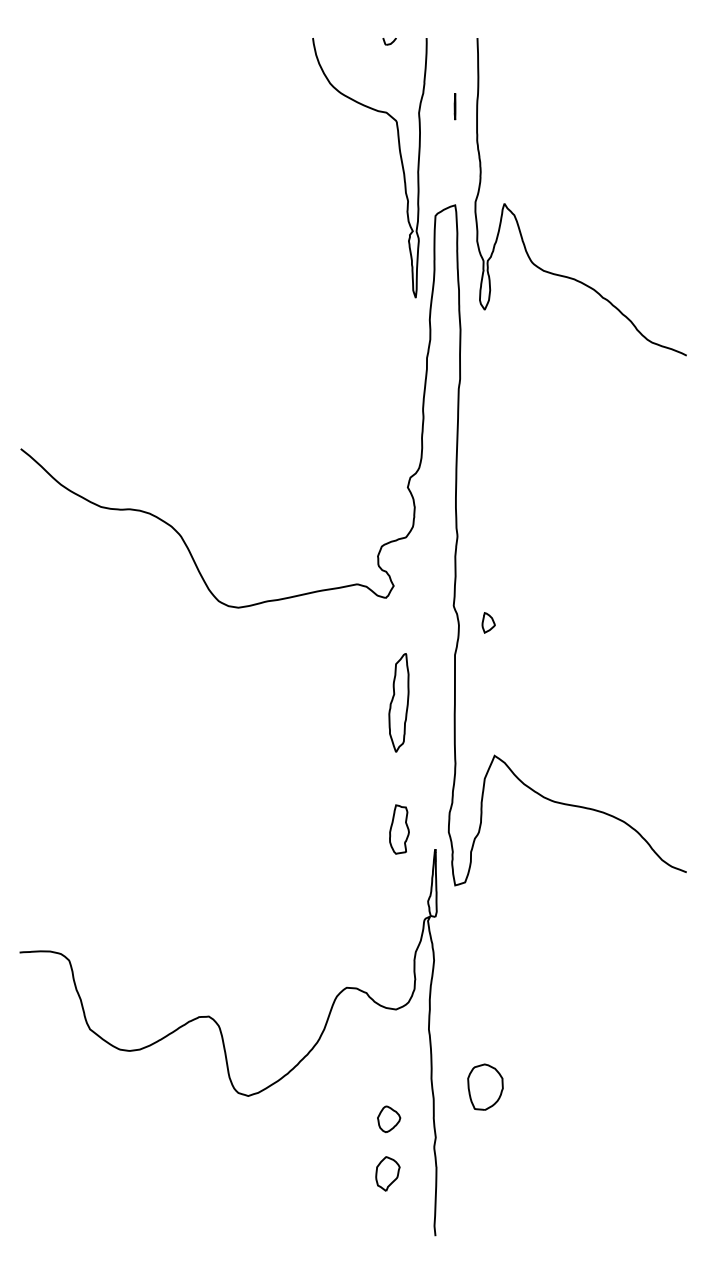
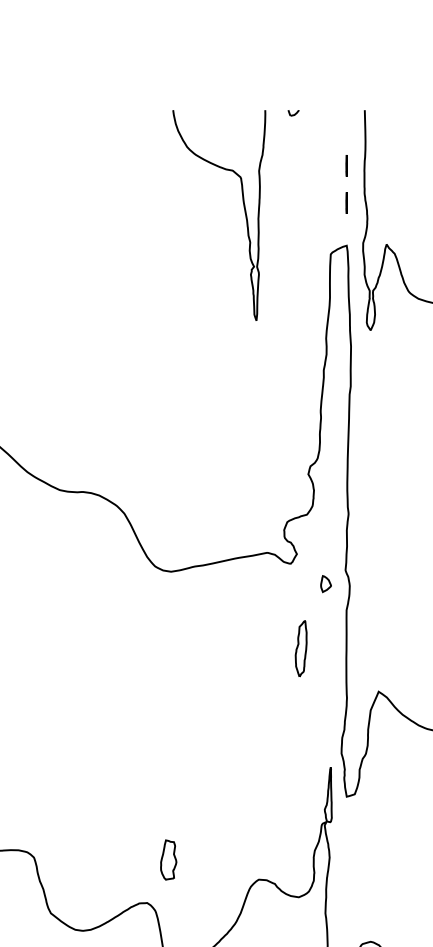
line: (454, 152) -> (346, 202), added
curve: (400, 160) -> (244, 209), moved
part: (488, 622) -> (325, 583), moved
part: (398, 702) -> (300, 648), size x0.7
part: (399, 829) -> (168, 859), moved

